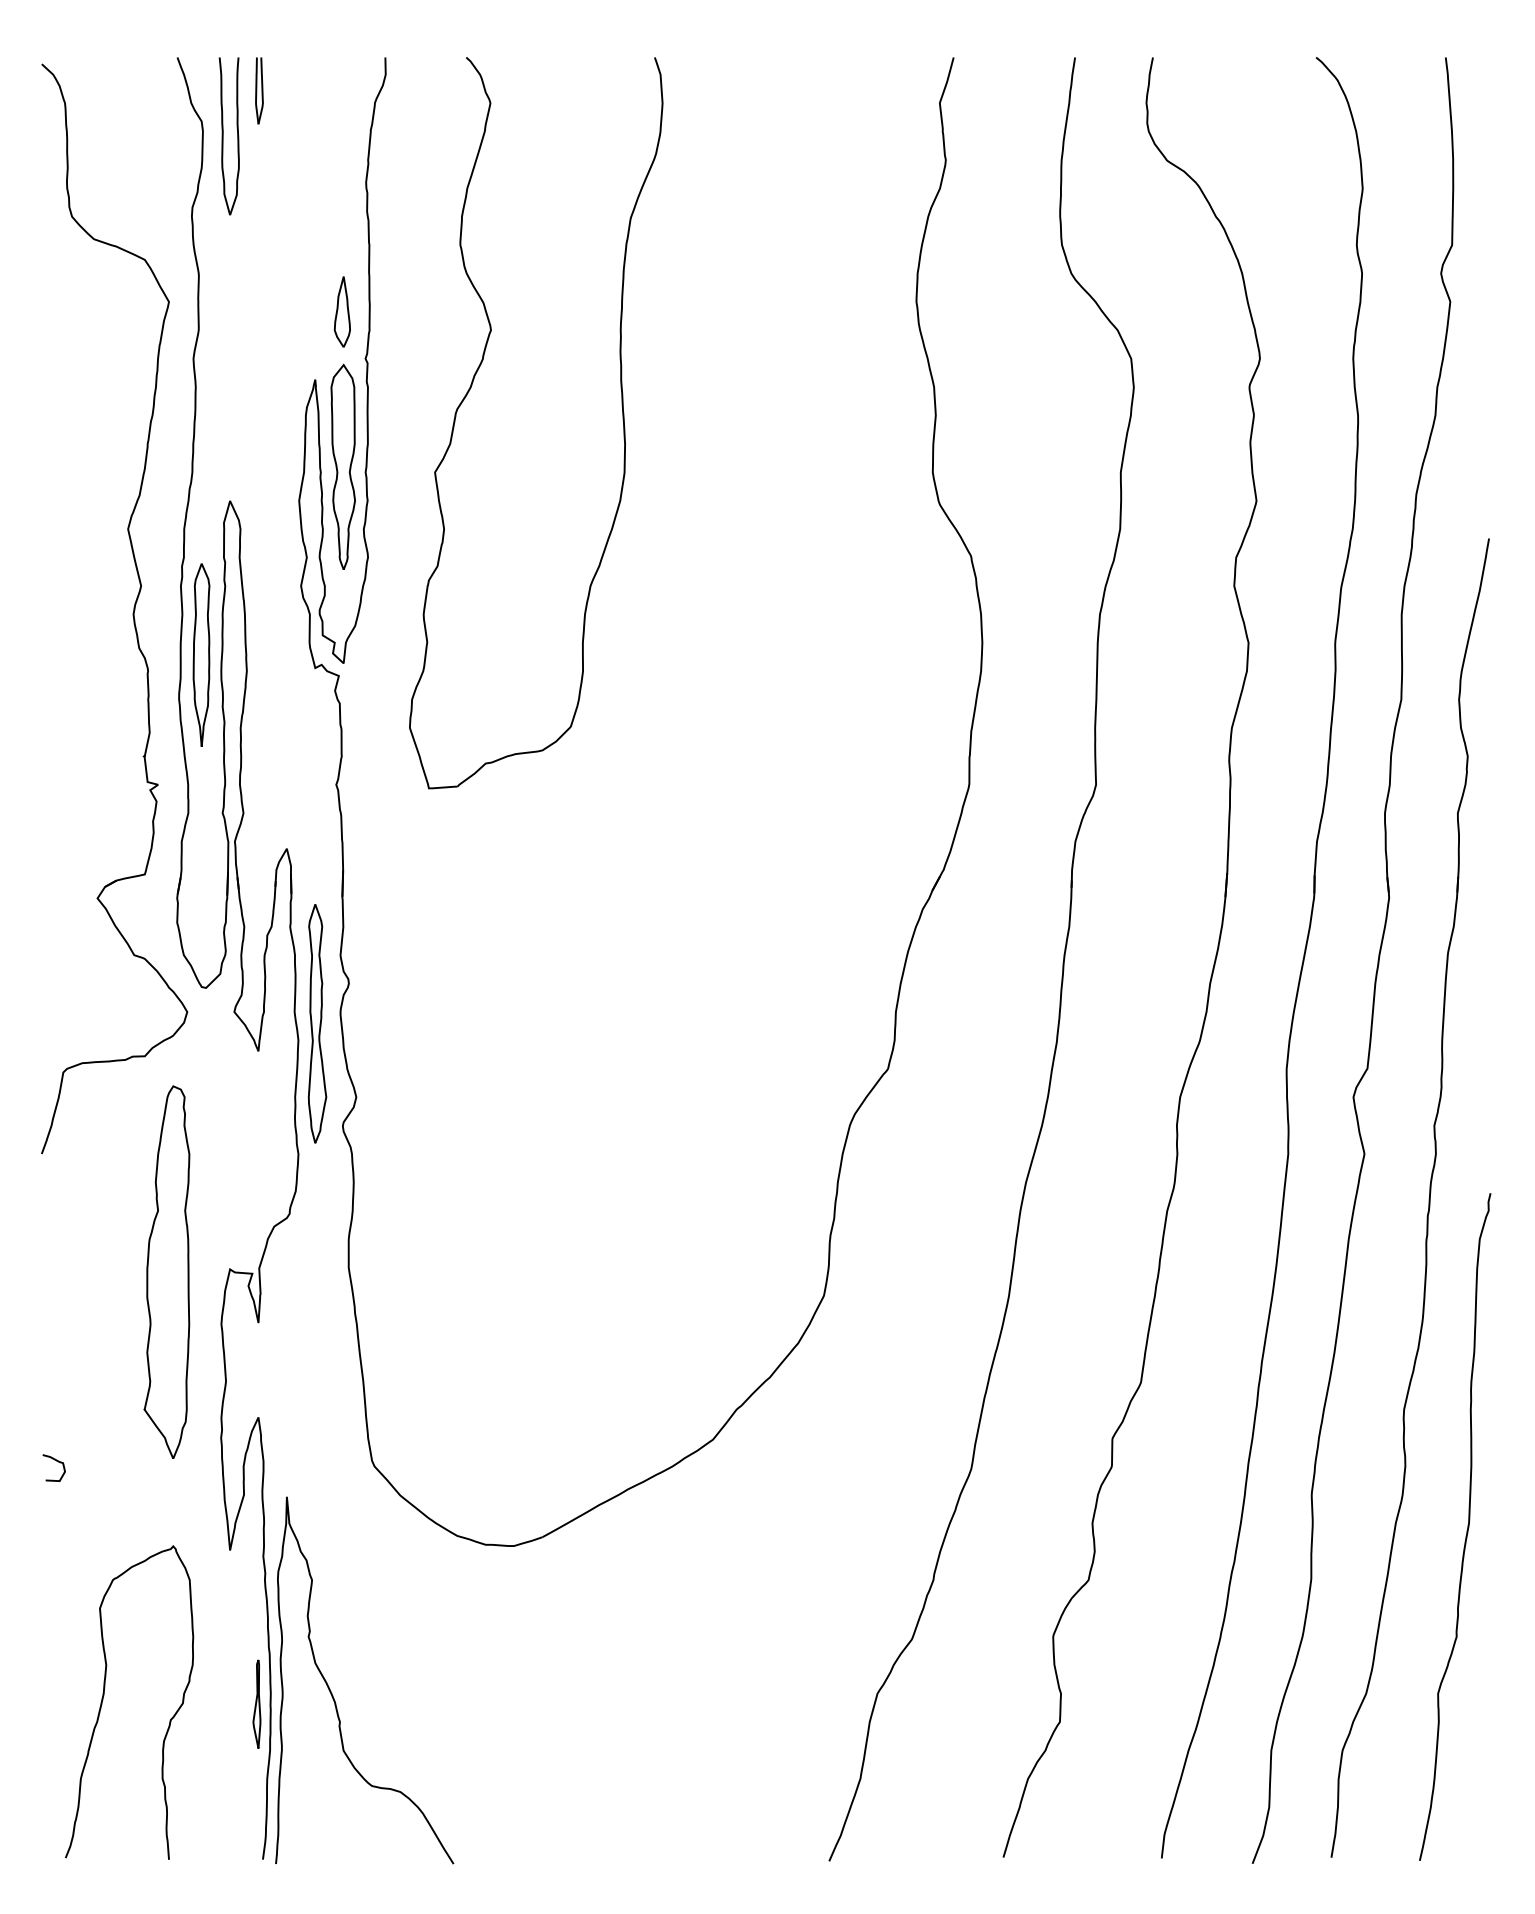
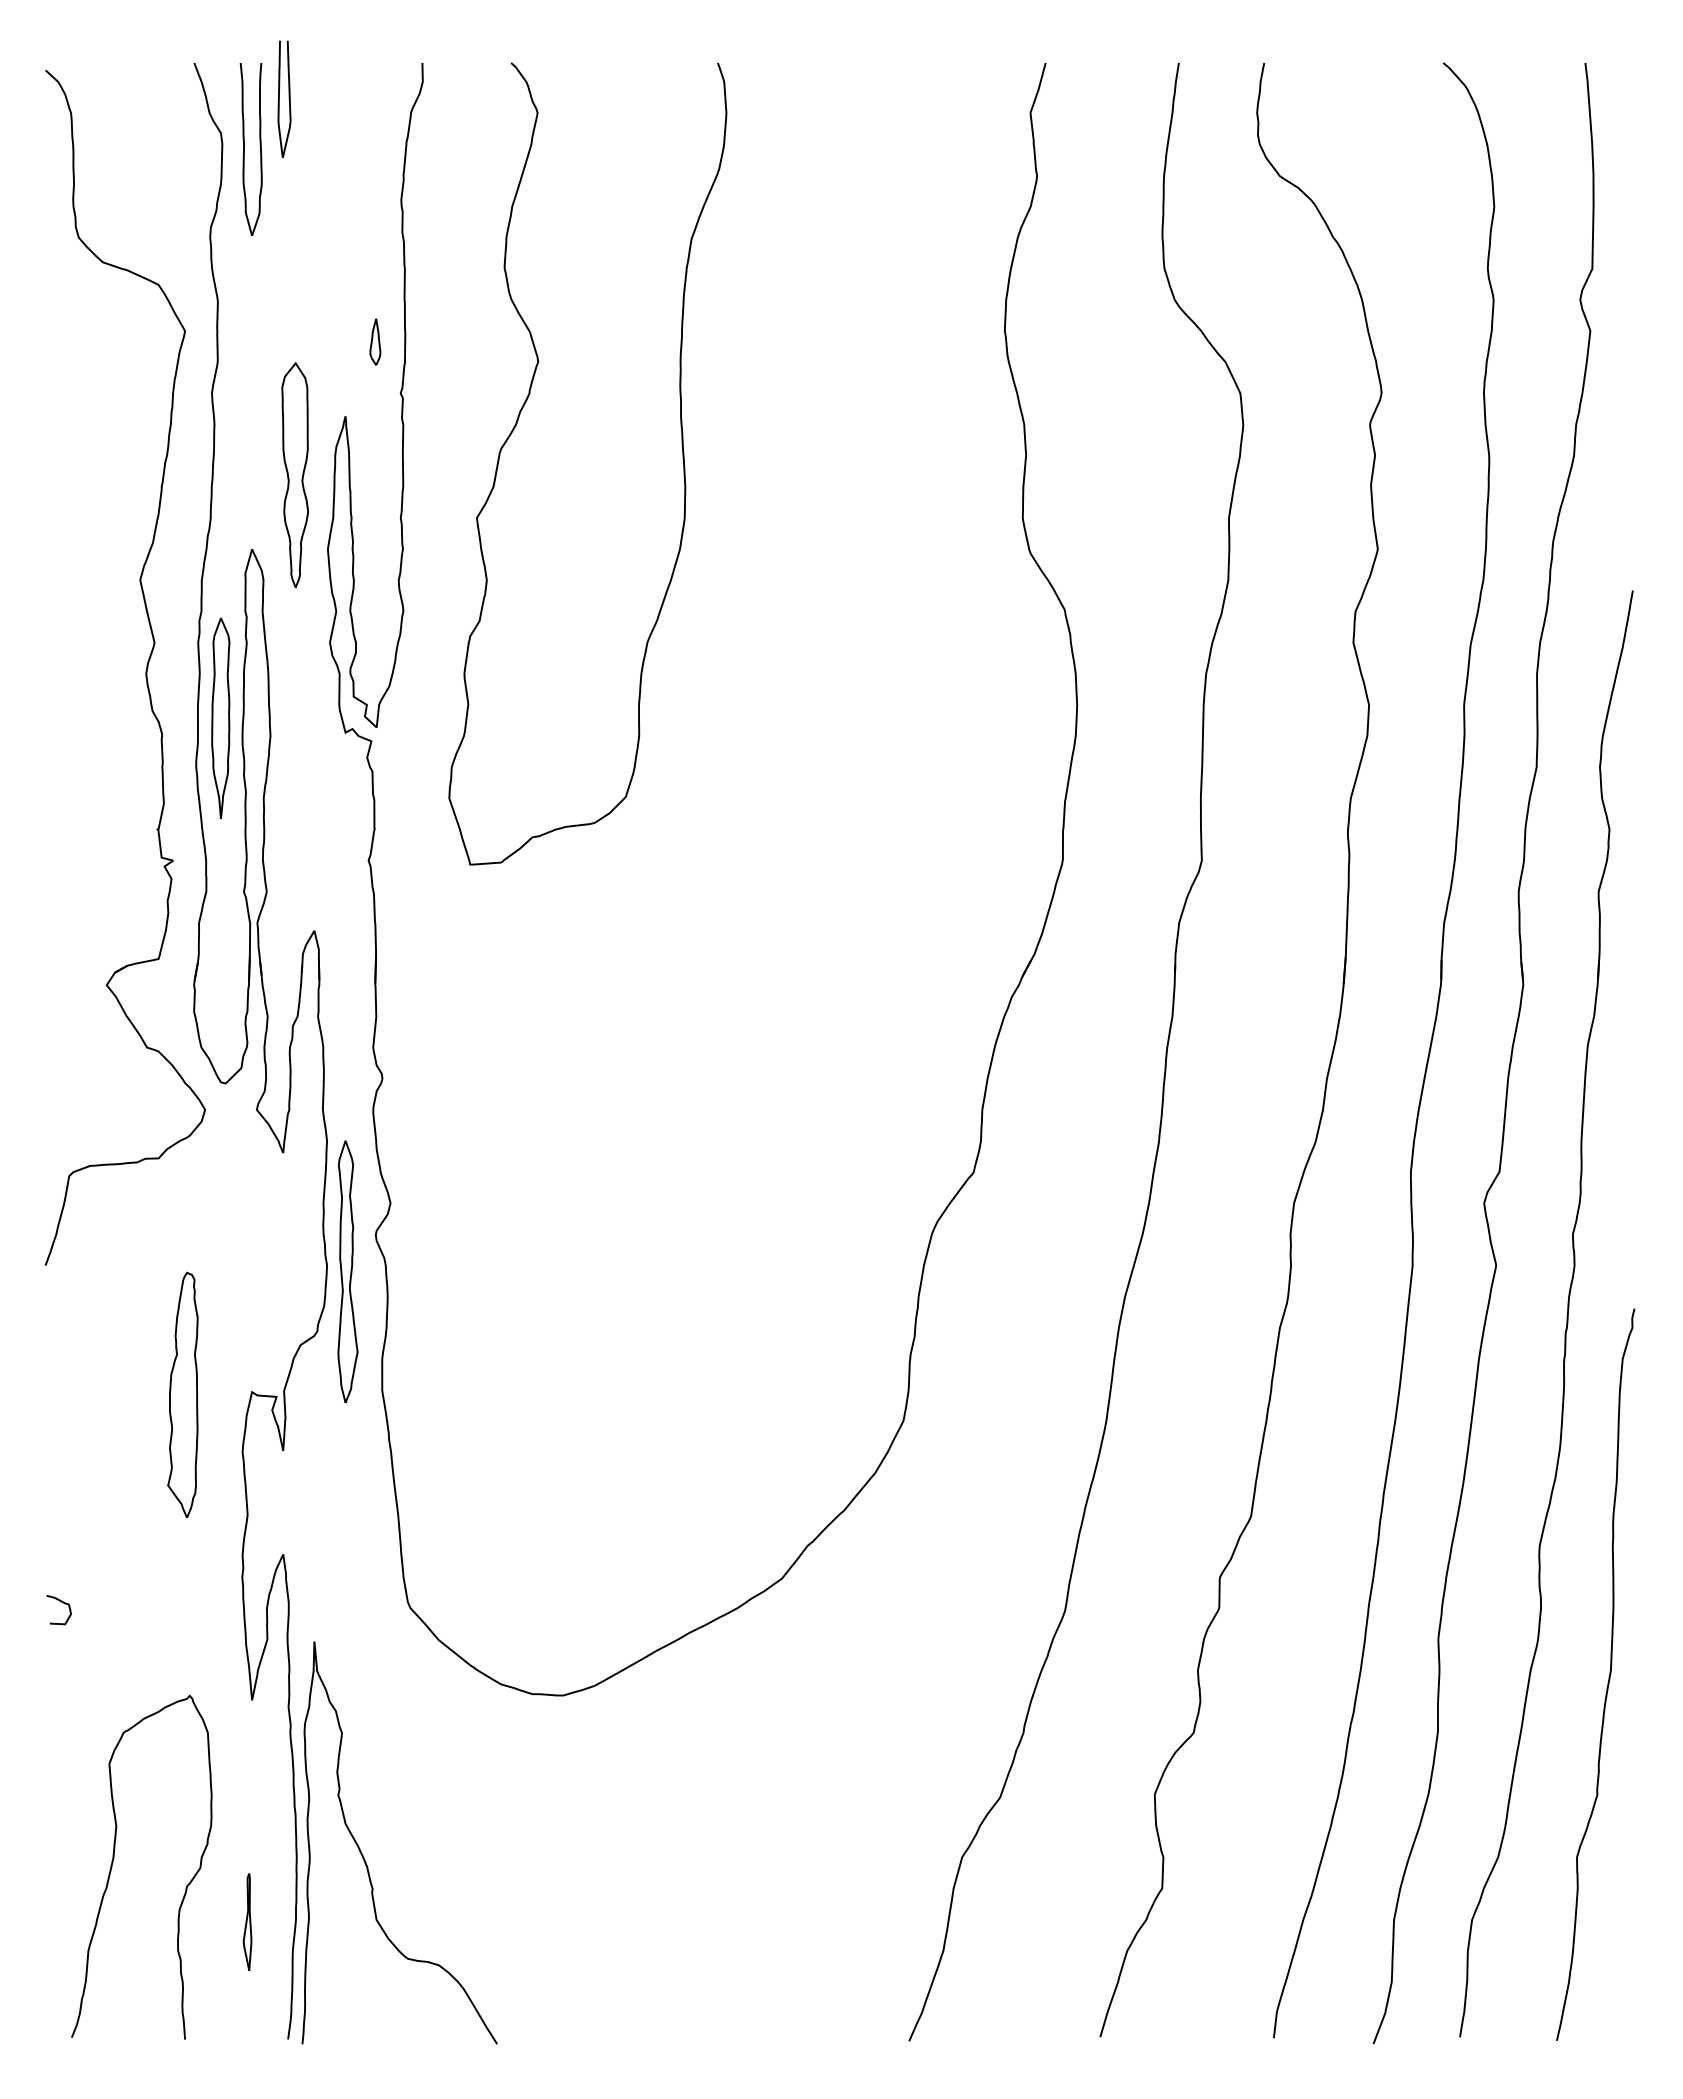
part: (258, 90) -> (283, 99), size x1.6
part: (342, 311) -> (375, 341), size x0.6
part: (342, 466) -> (294, 474), moved
part: (317, 1023) -> (347, 1271), moved
part: (166, 1271) -> (182, 1394), size x0.6
part: (256, 1703) -> (247, 1921), moved

